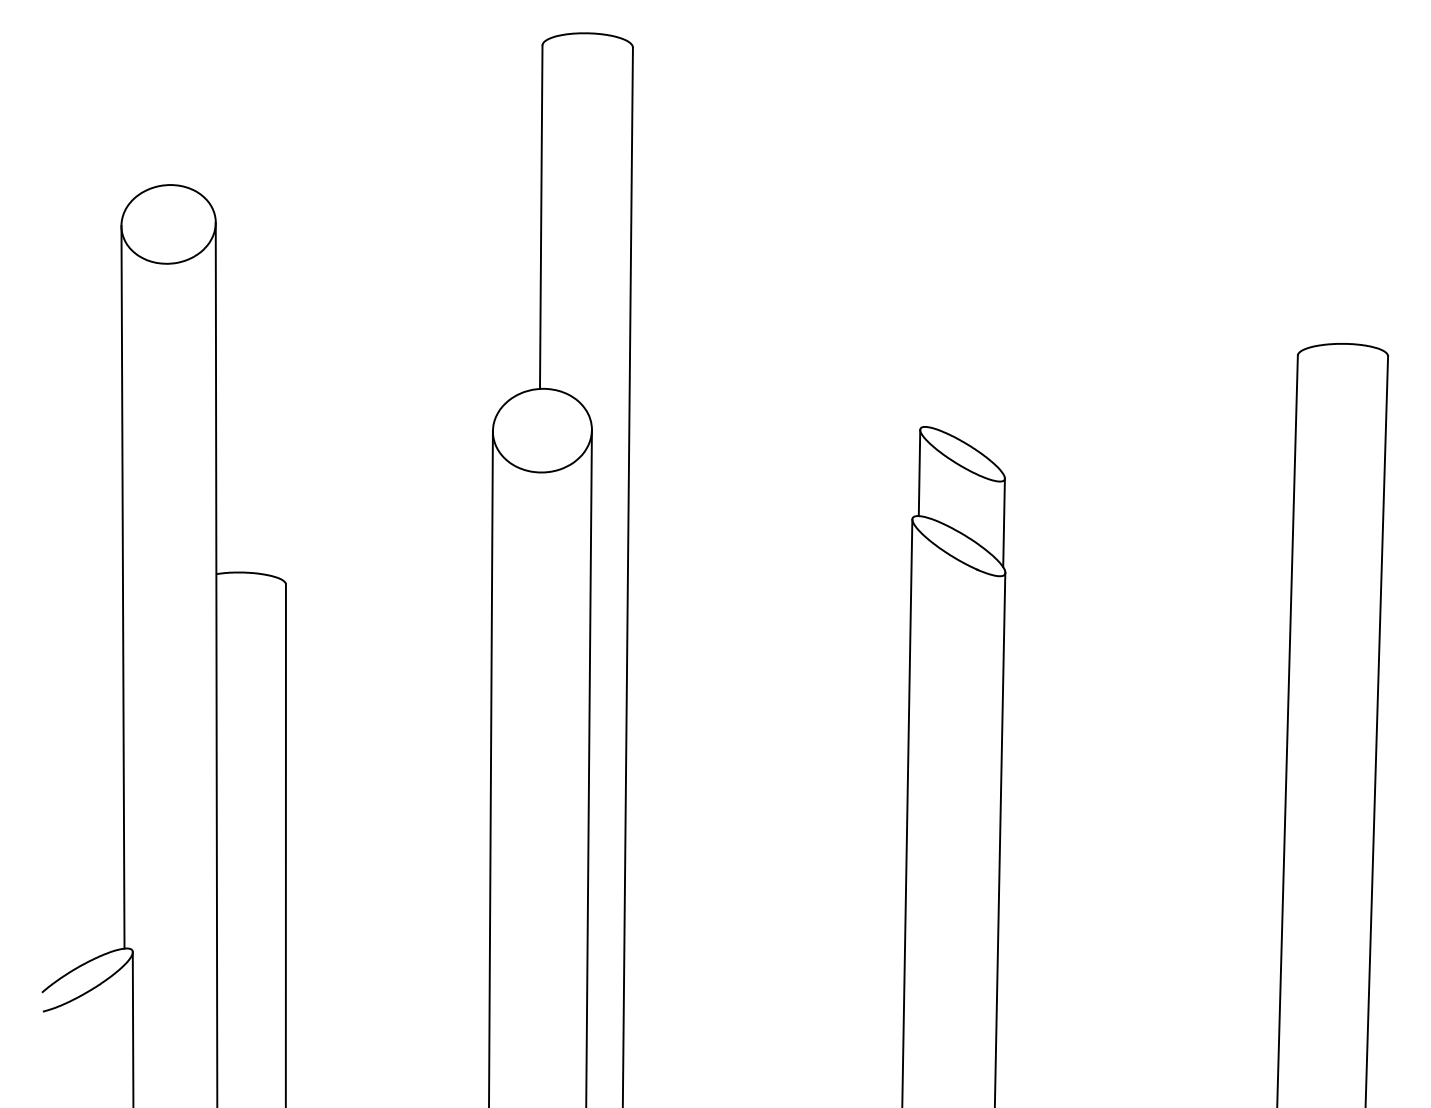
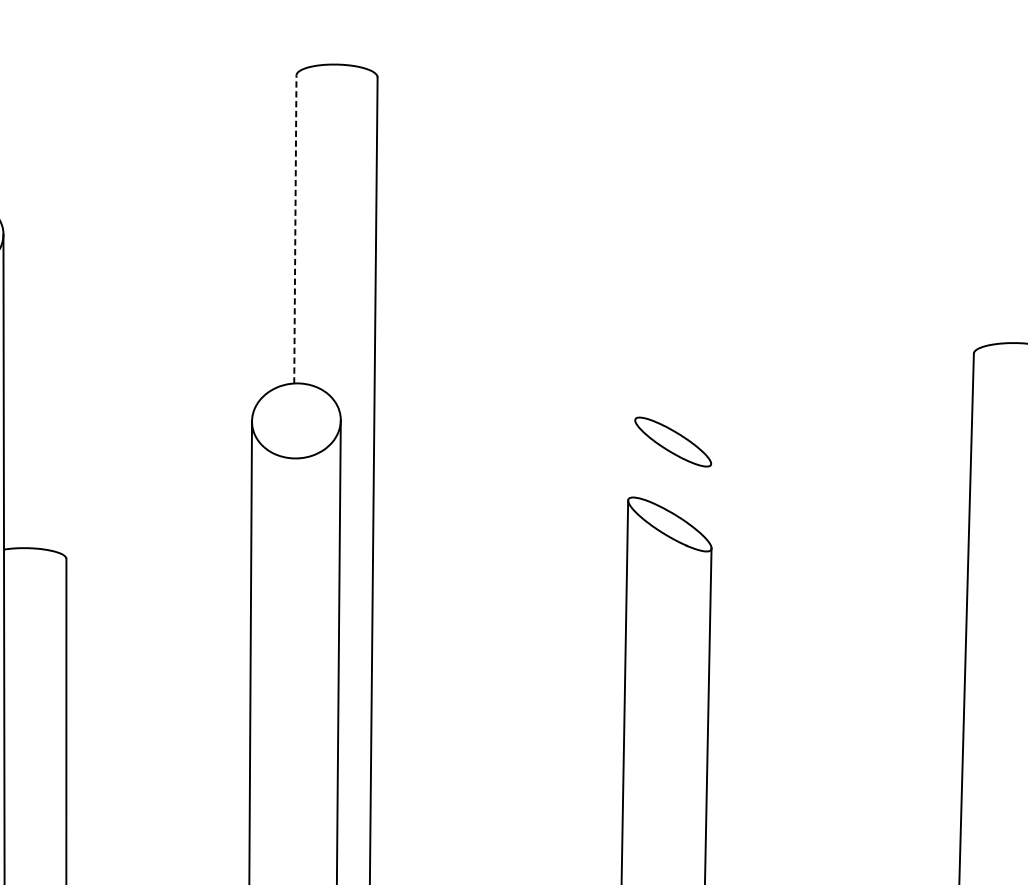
line: (541, 217) -> (295, 229), solid -> dashed
line: (919, 473) -> (634, 459), removed
line: (1003, 522) -> (709, 503), removed

